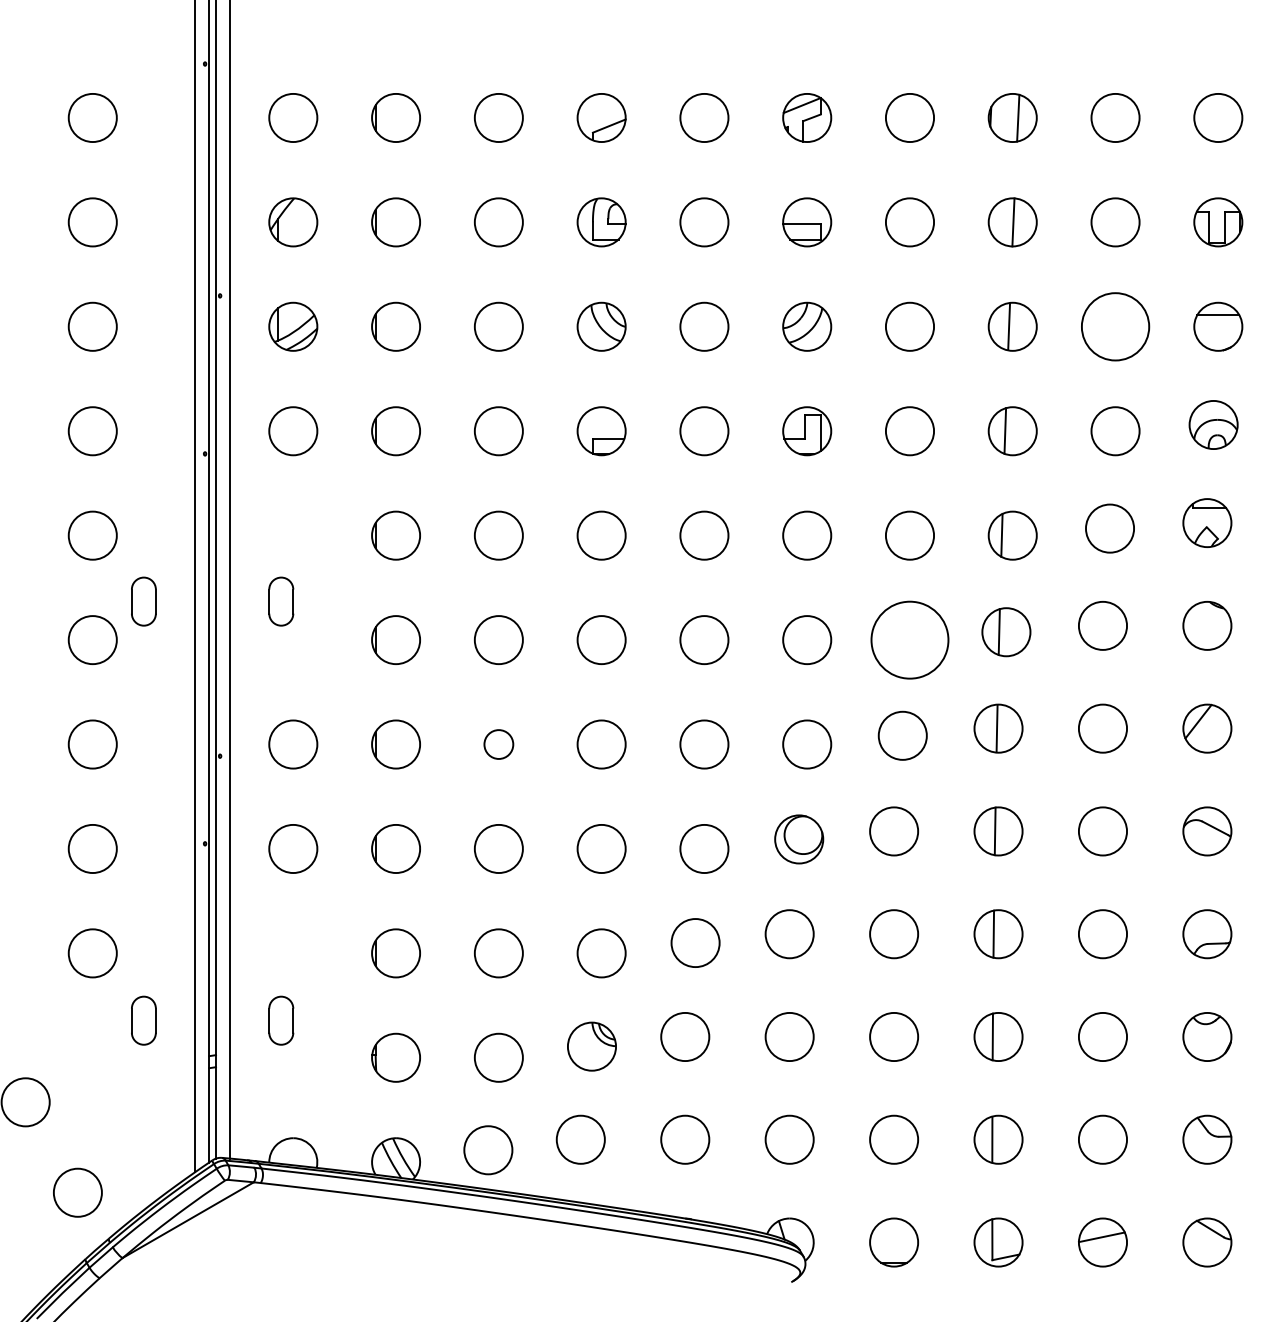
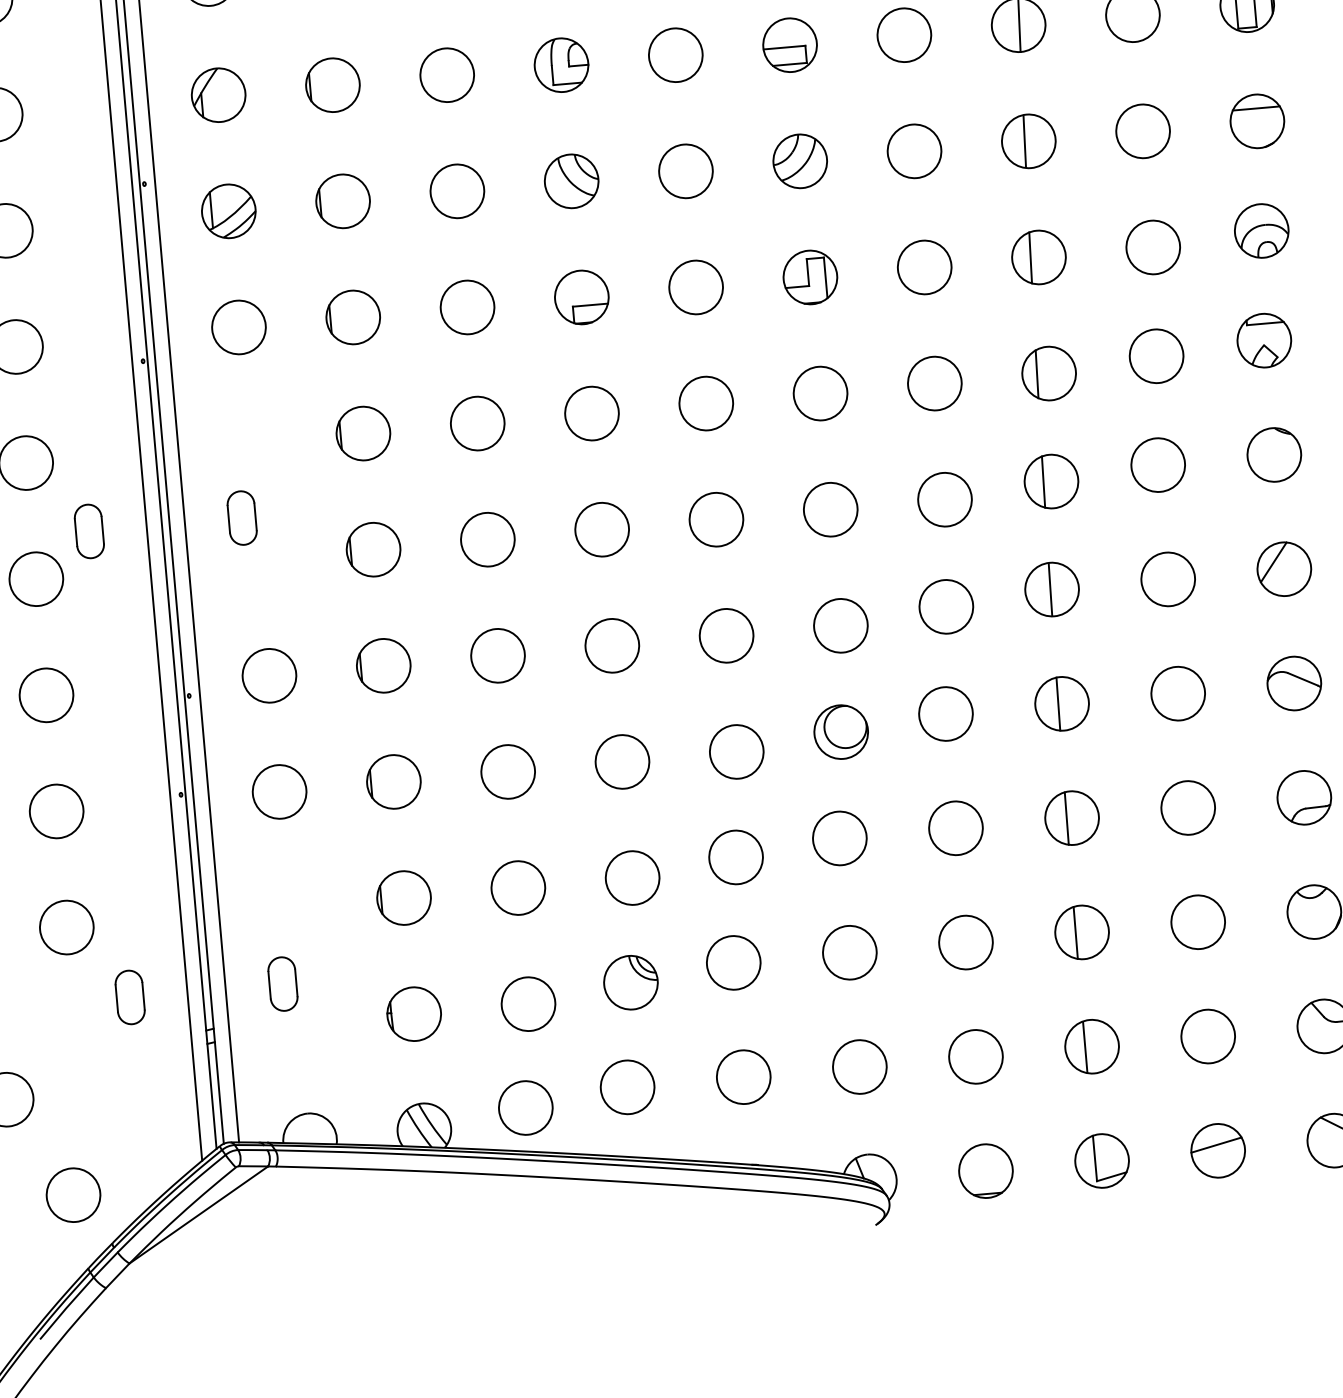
circle: (1115, 326) -> (1143, 131), size x0.71
circle: (909, 639) -> (944, 499), size x0.62
circle: (498, 744) -> (497, 655), size x1.67

